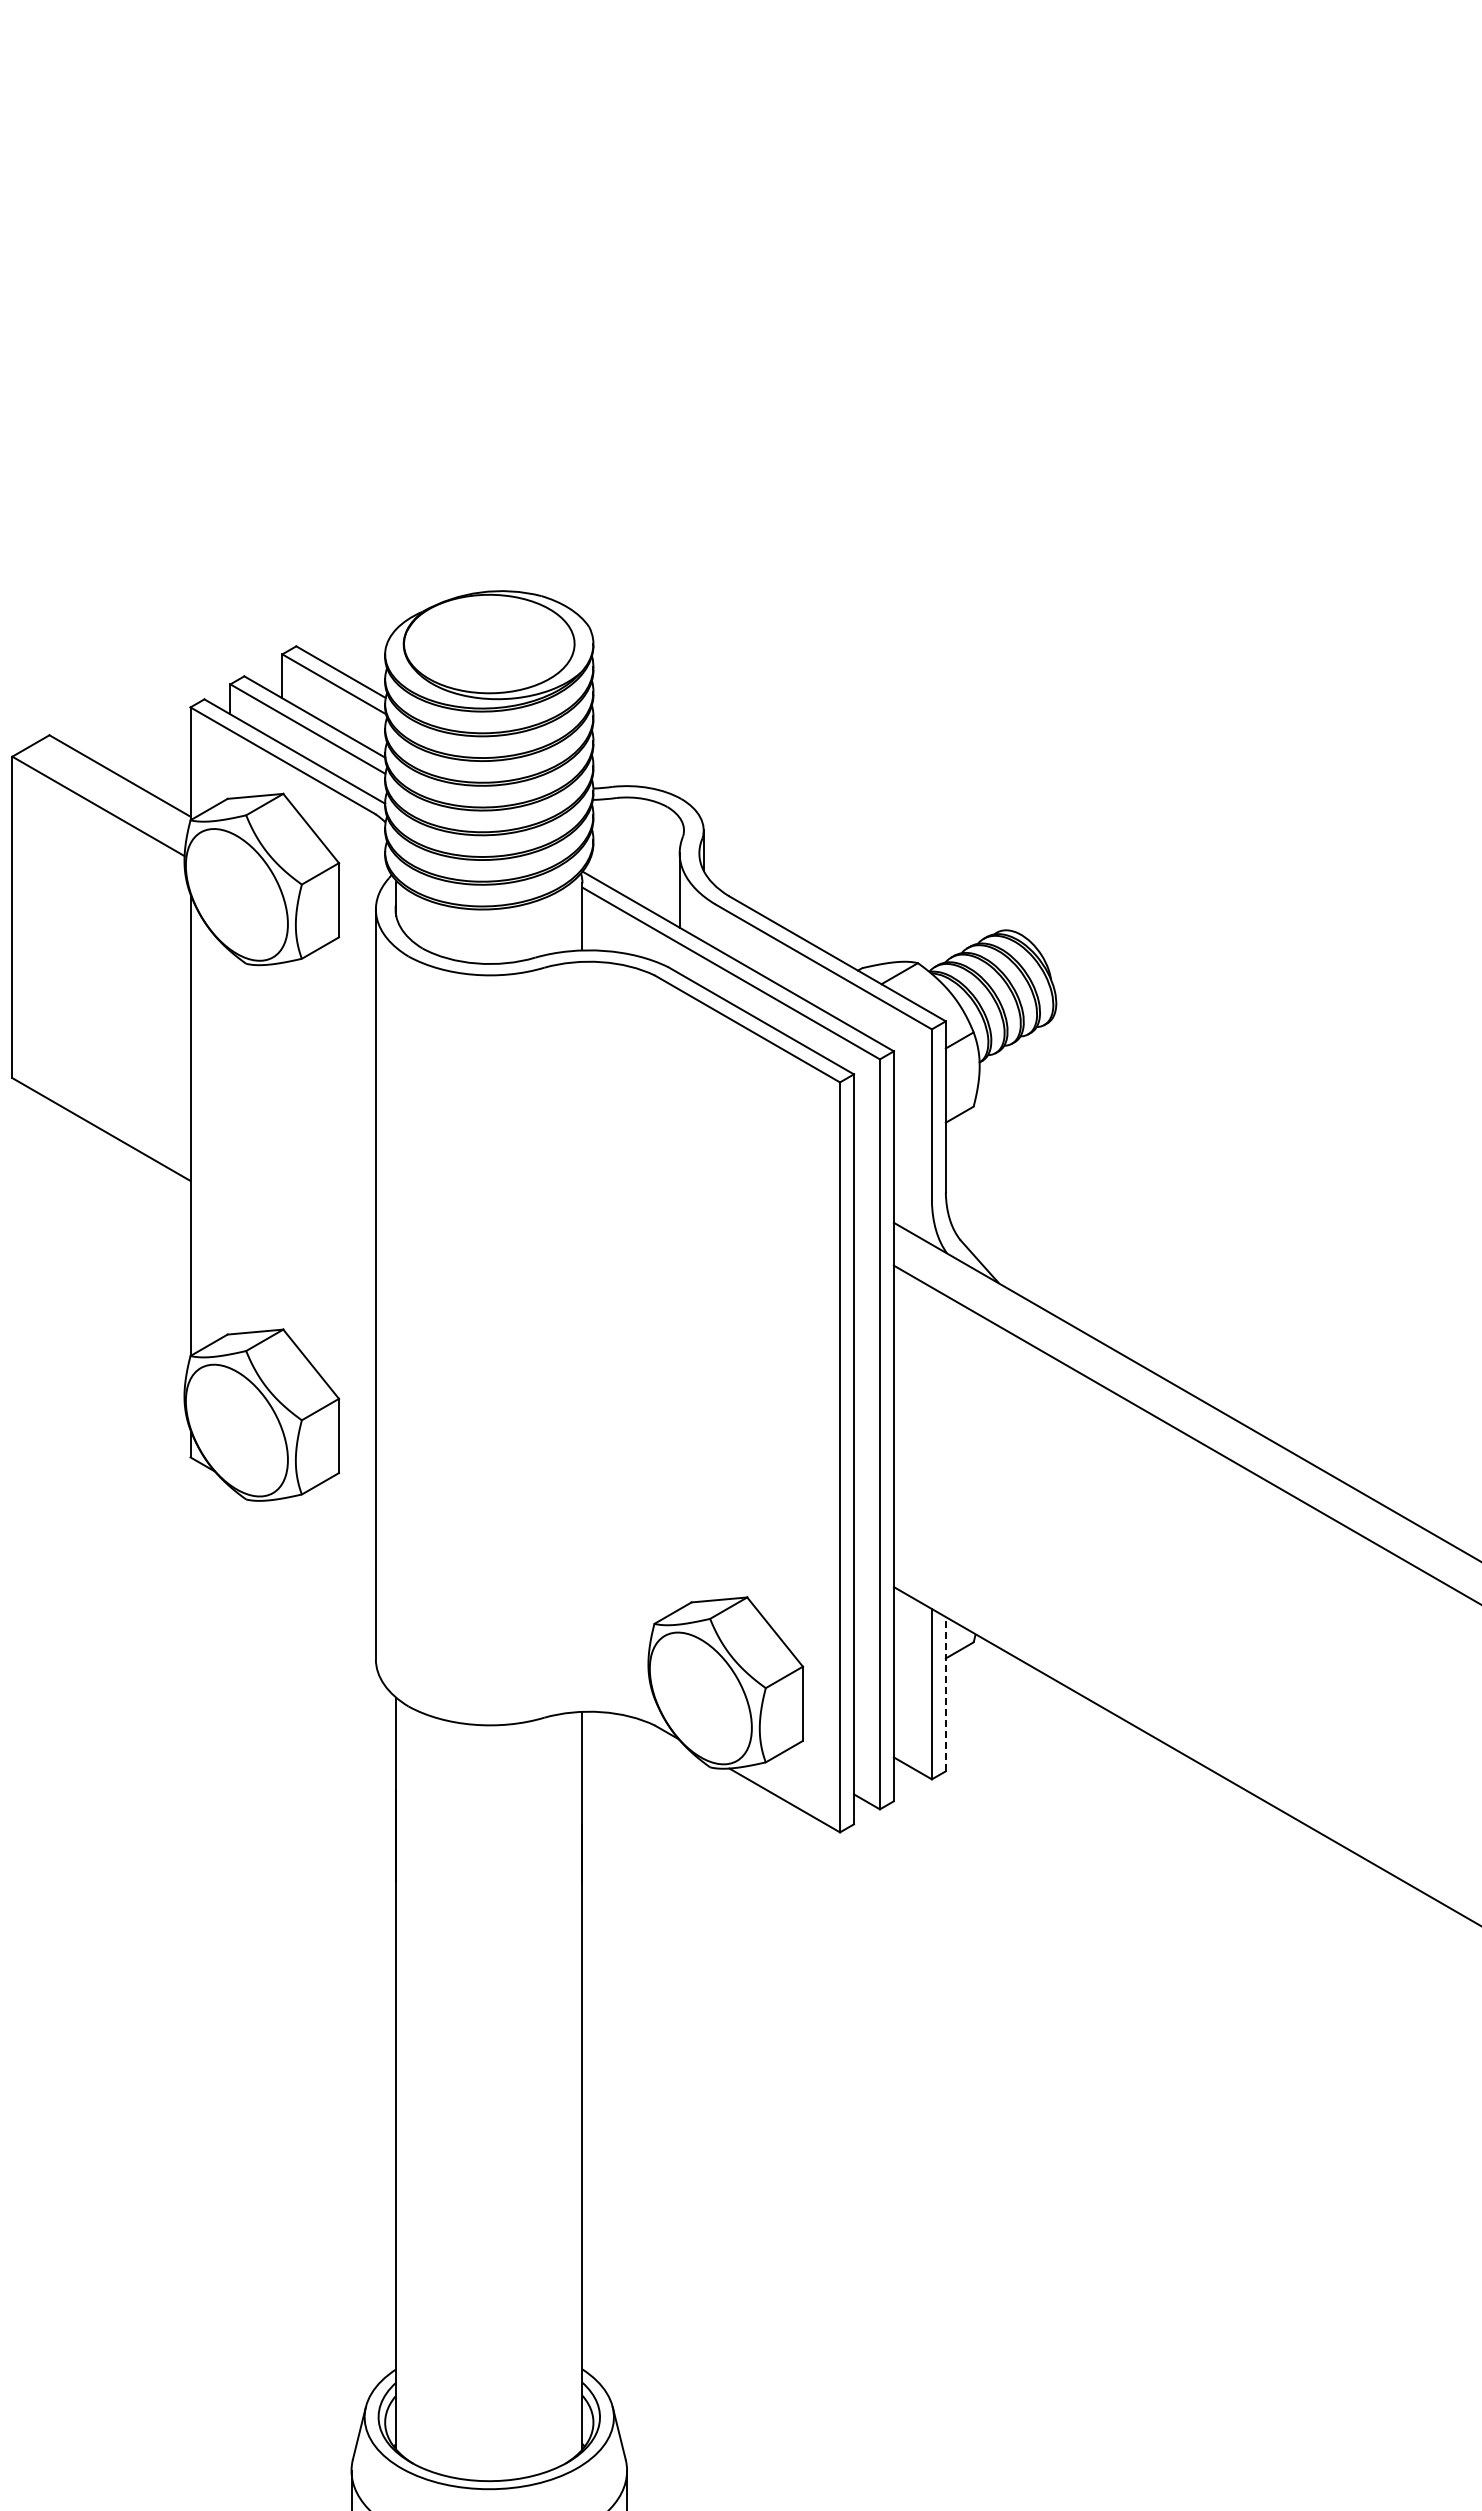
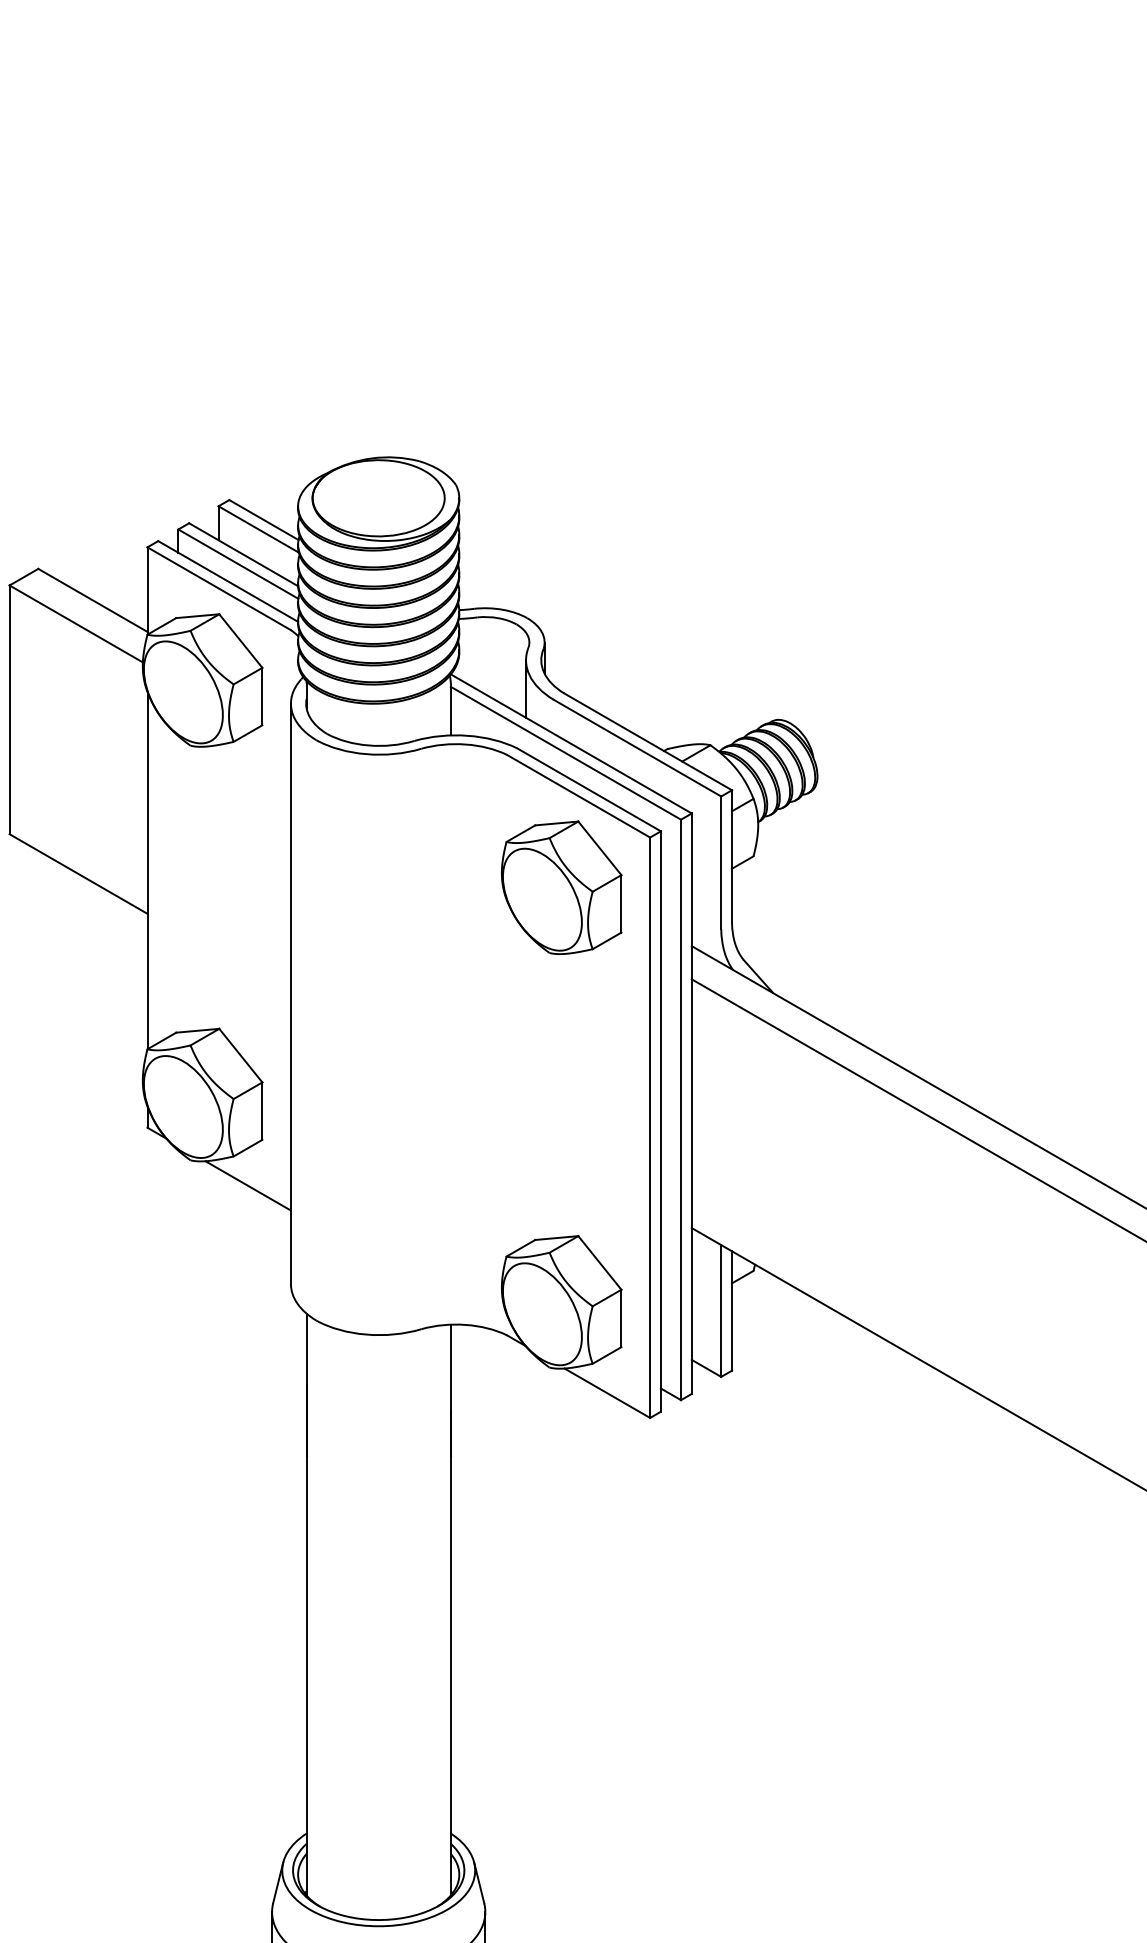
part: (725, 1146) -> (561, 887), added
line: (320, 1532) -> (248, 1185), added
line: (945, 1693) -> (731, 1310), dashed -> solid

